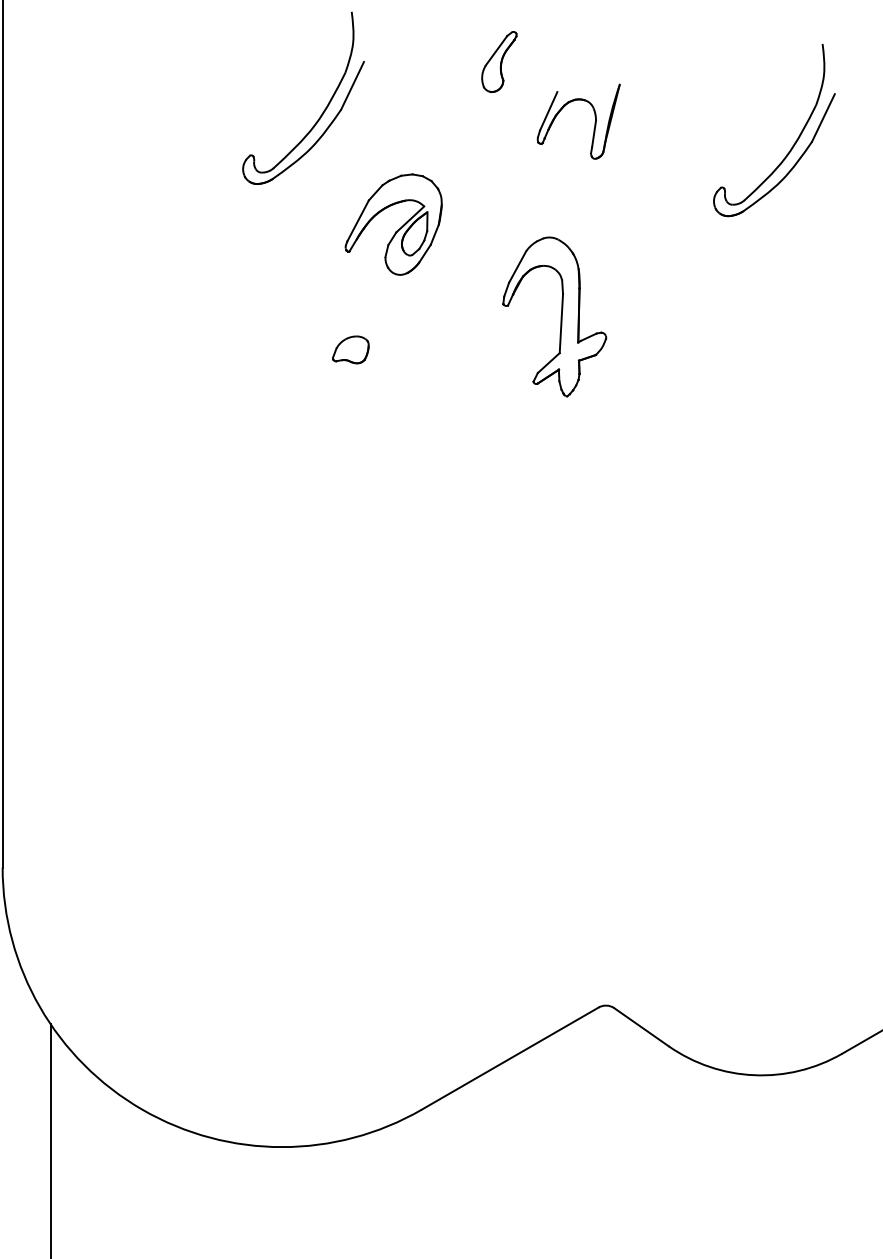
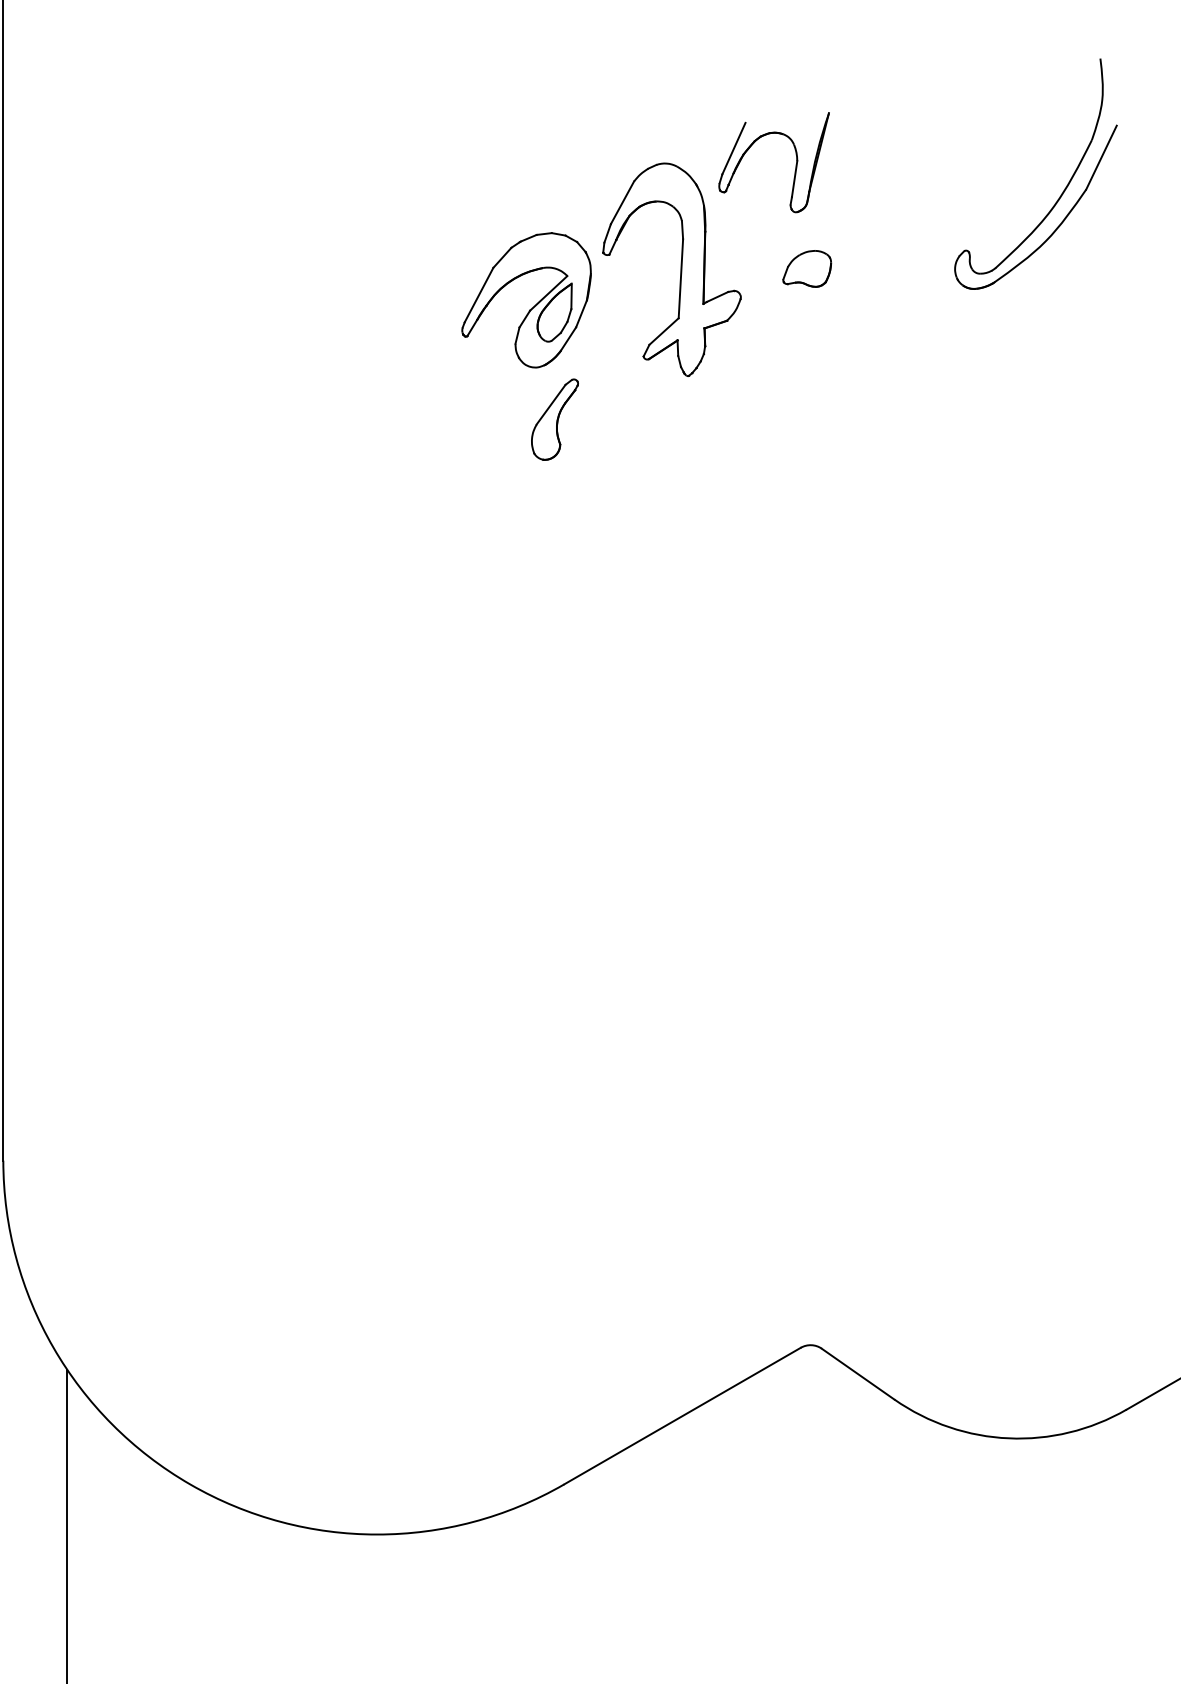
part: (499, 61) -> (554, 419), moved
part: (323, 111) -> (432, 148), removed
part: (561, 316) -> (680, 269), moved
part: (351, 349) -> (807, 268), moved

